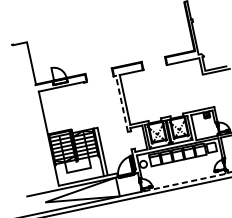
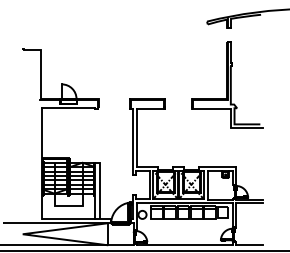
line: (121, 103) -> (132, 141), dashed -> solid
line: (185, 182) -> (185, 245), dashed -> solid

